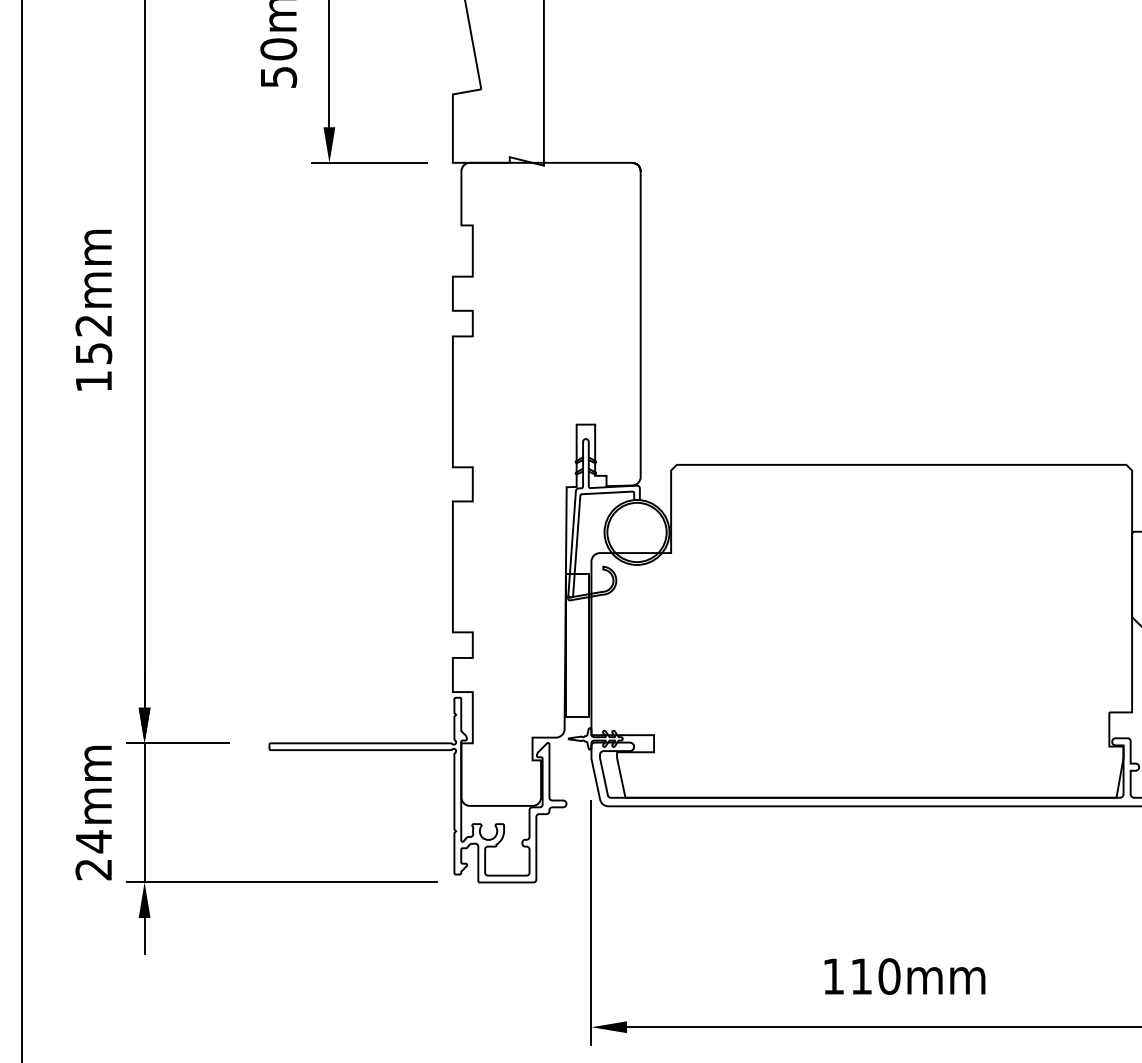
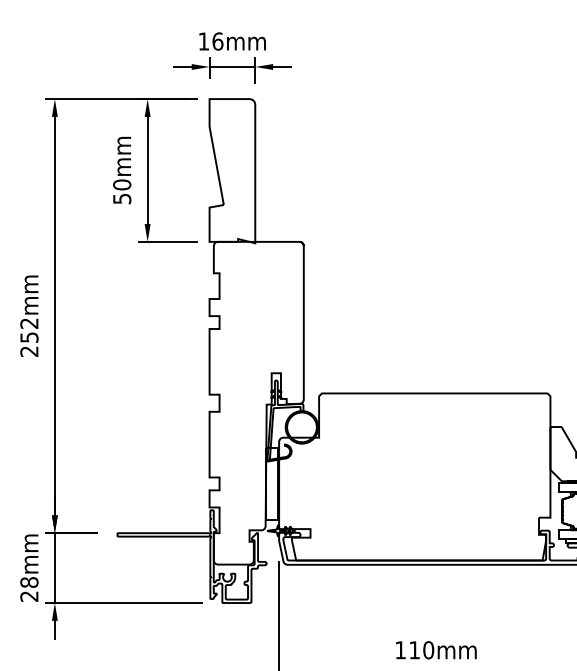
text: (94, 381) -> (29, 351), 152mm -> 252mm
text: (94, 841) -> (29, 582), 24mm -> 28mm

